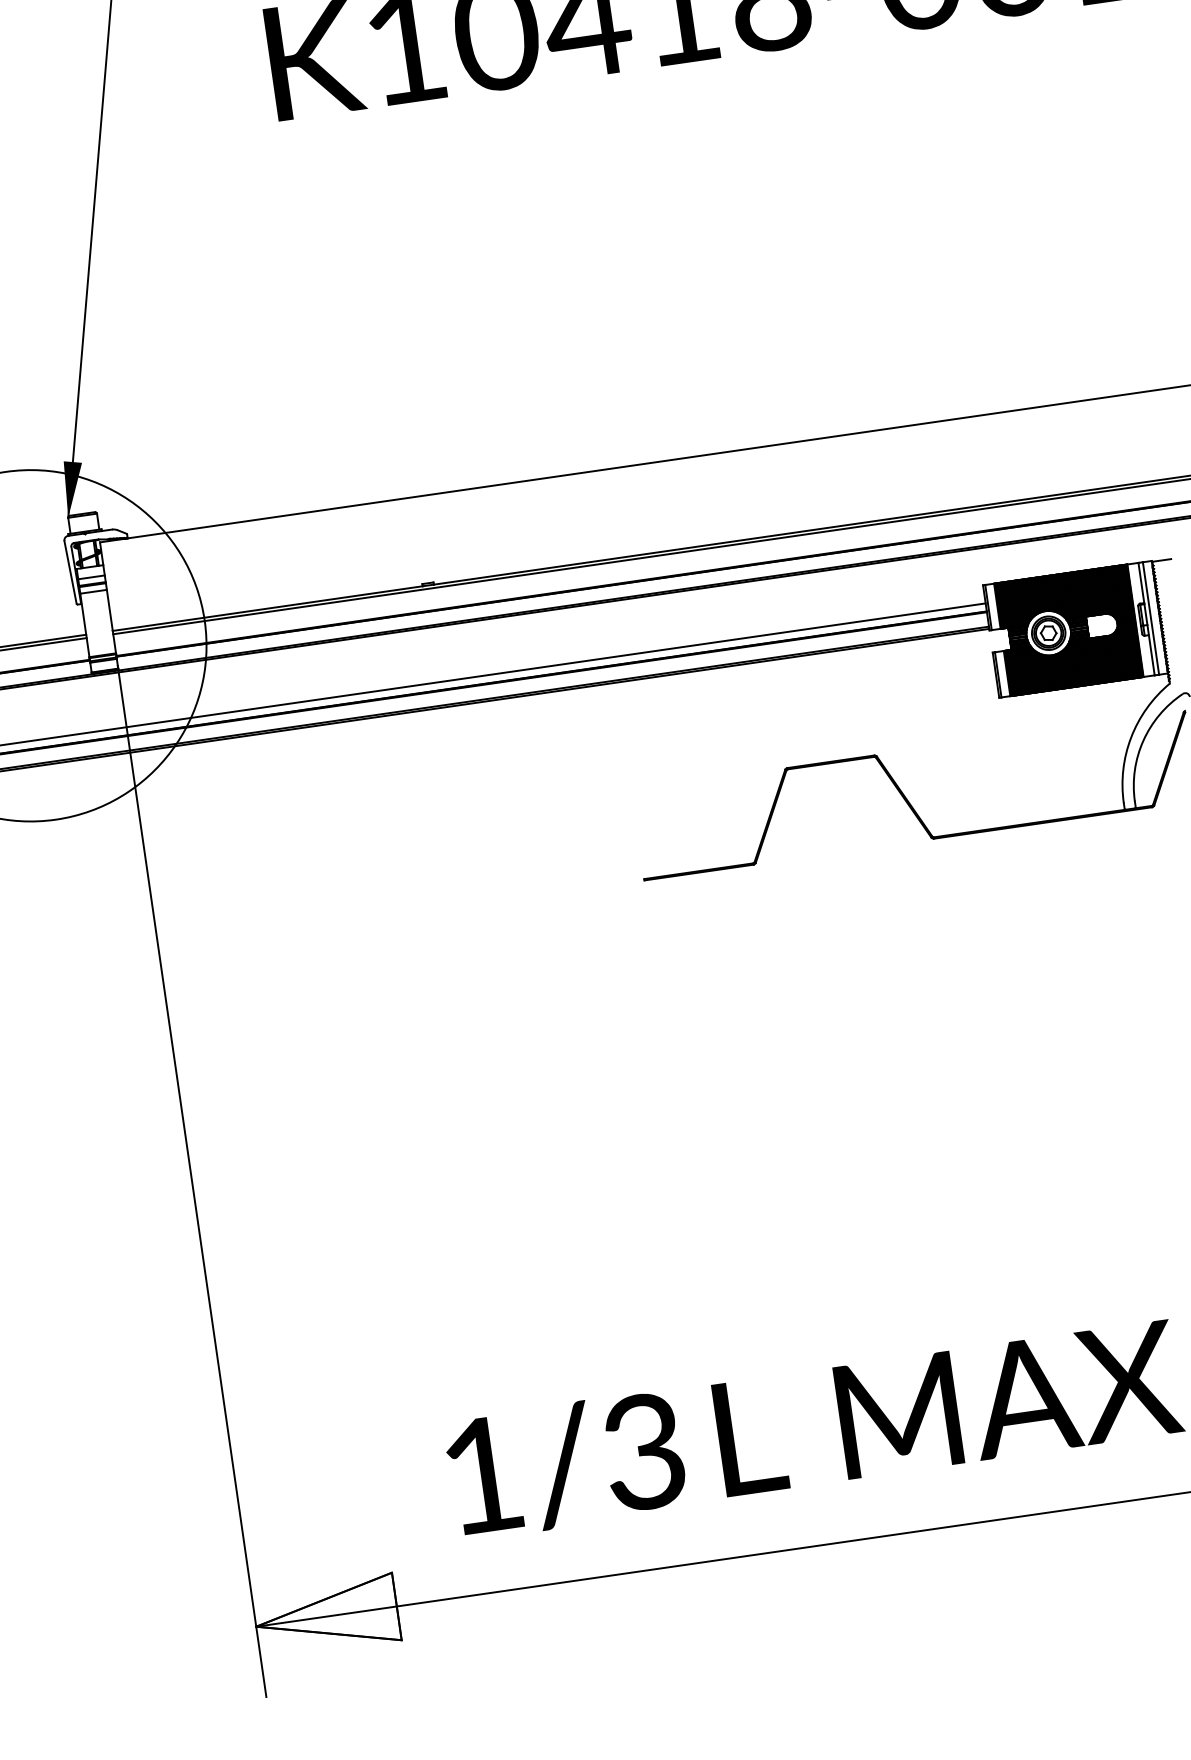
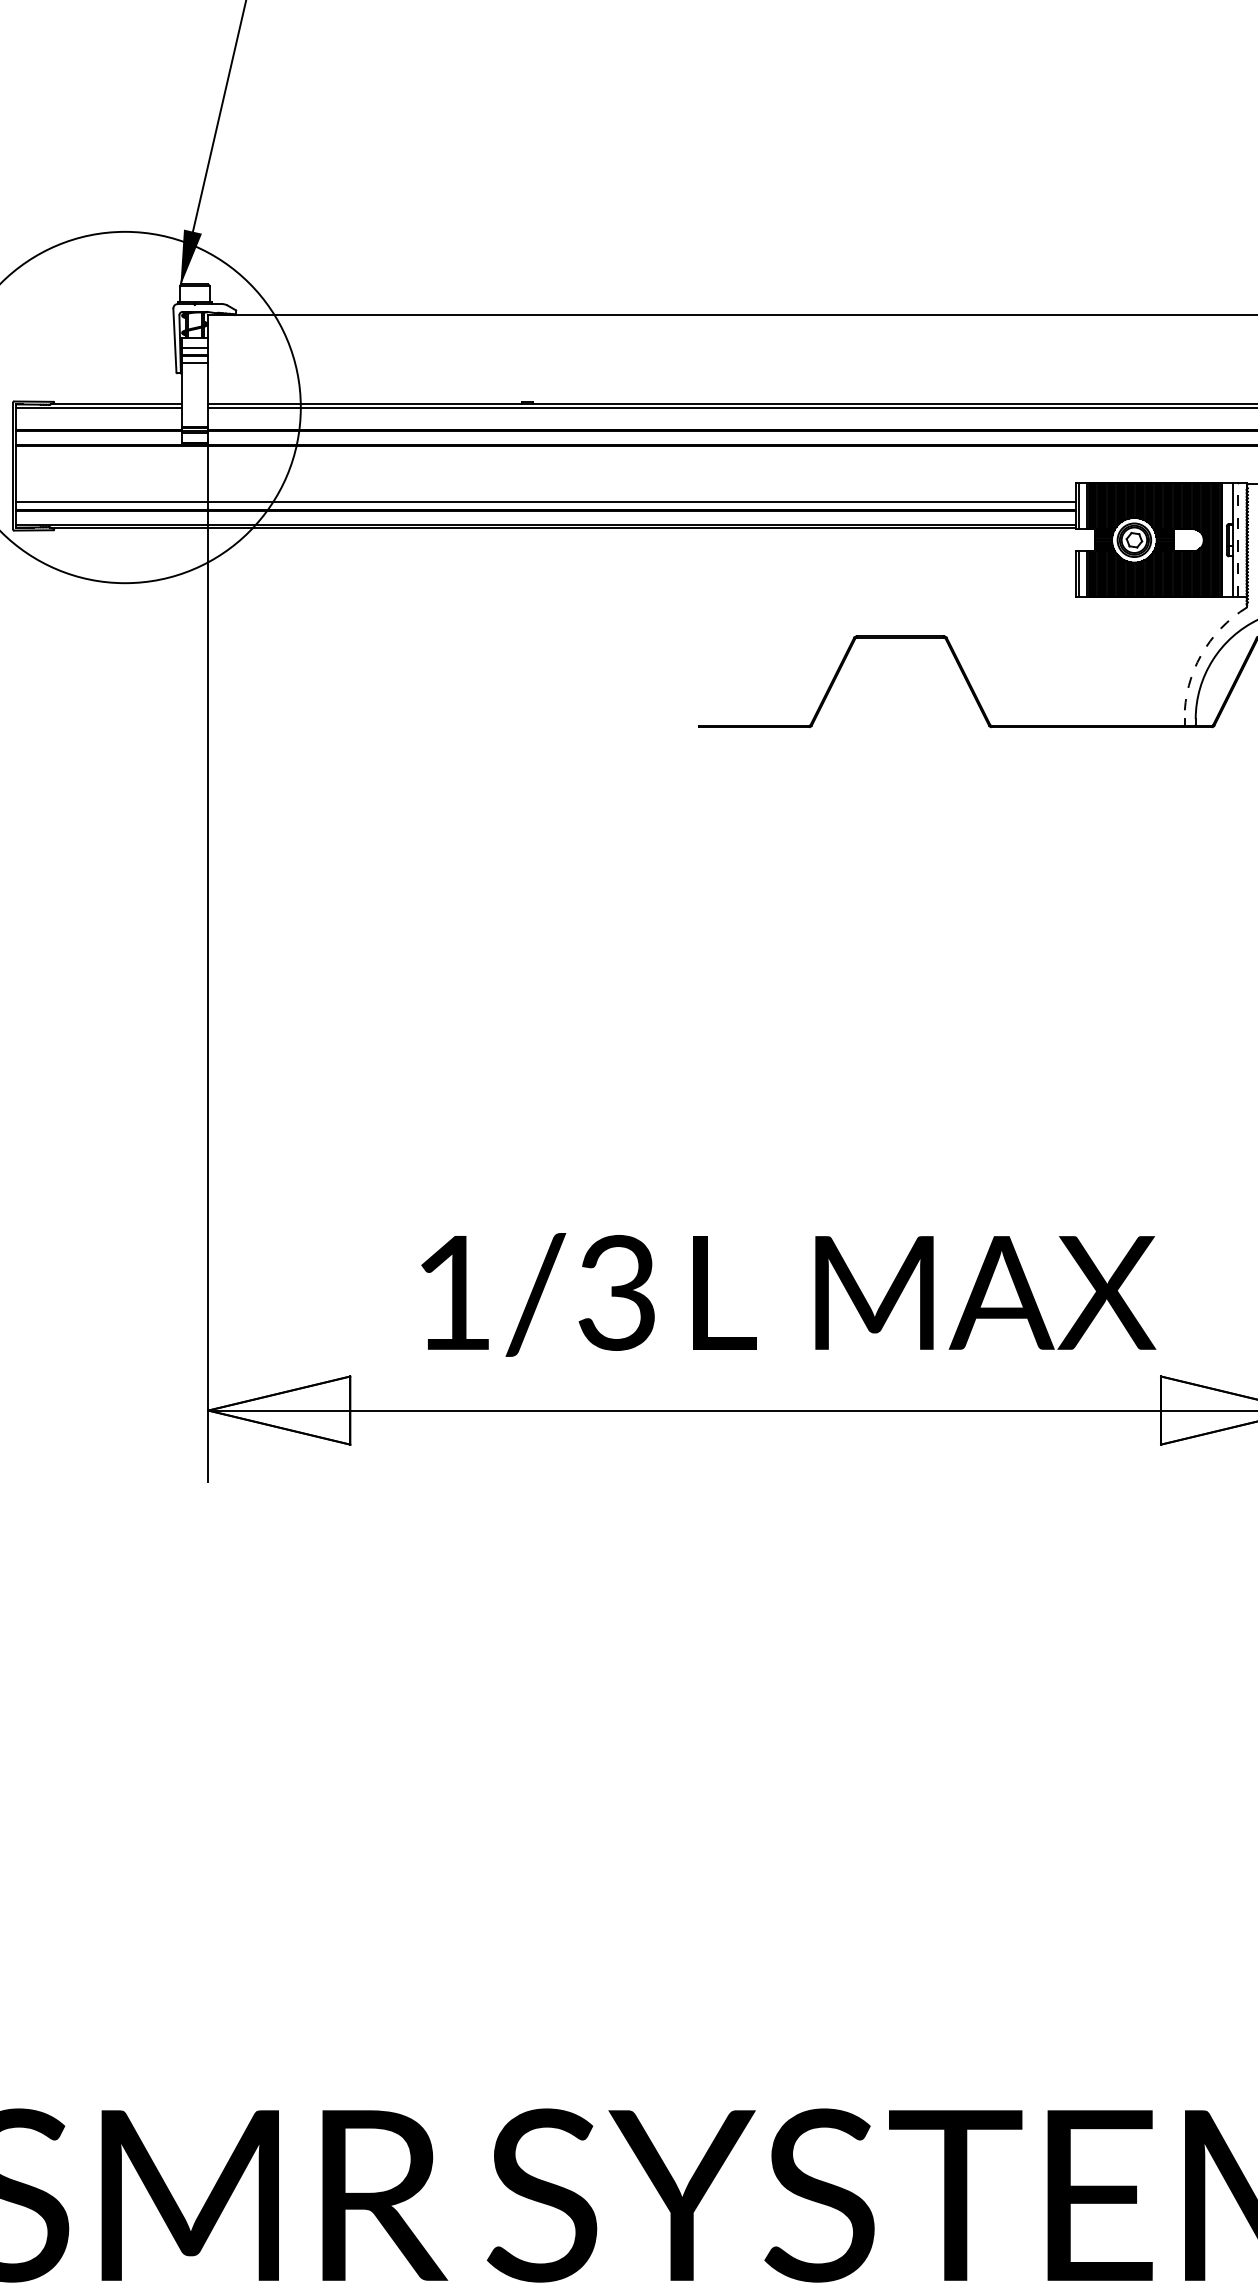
line: (1150, 618) -> (1237, 540), solid -> dashed
arc: (1131, 737) -> (1201, 655), solid -> dashed

